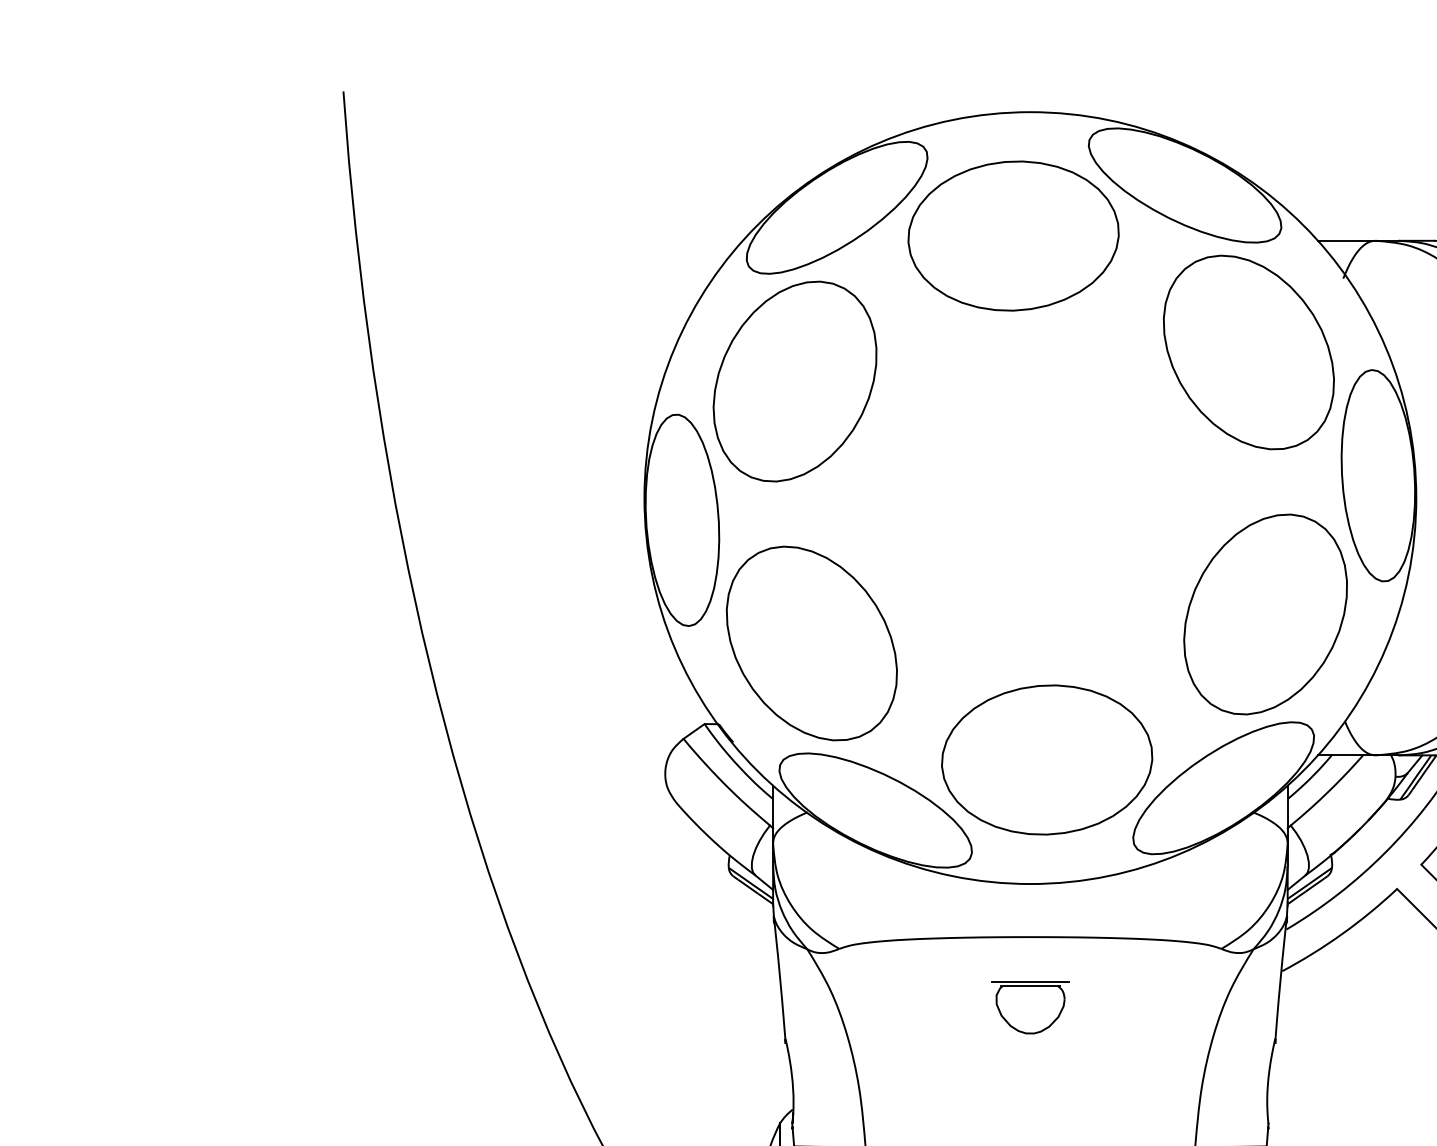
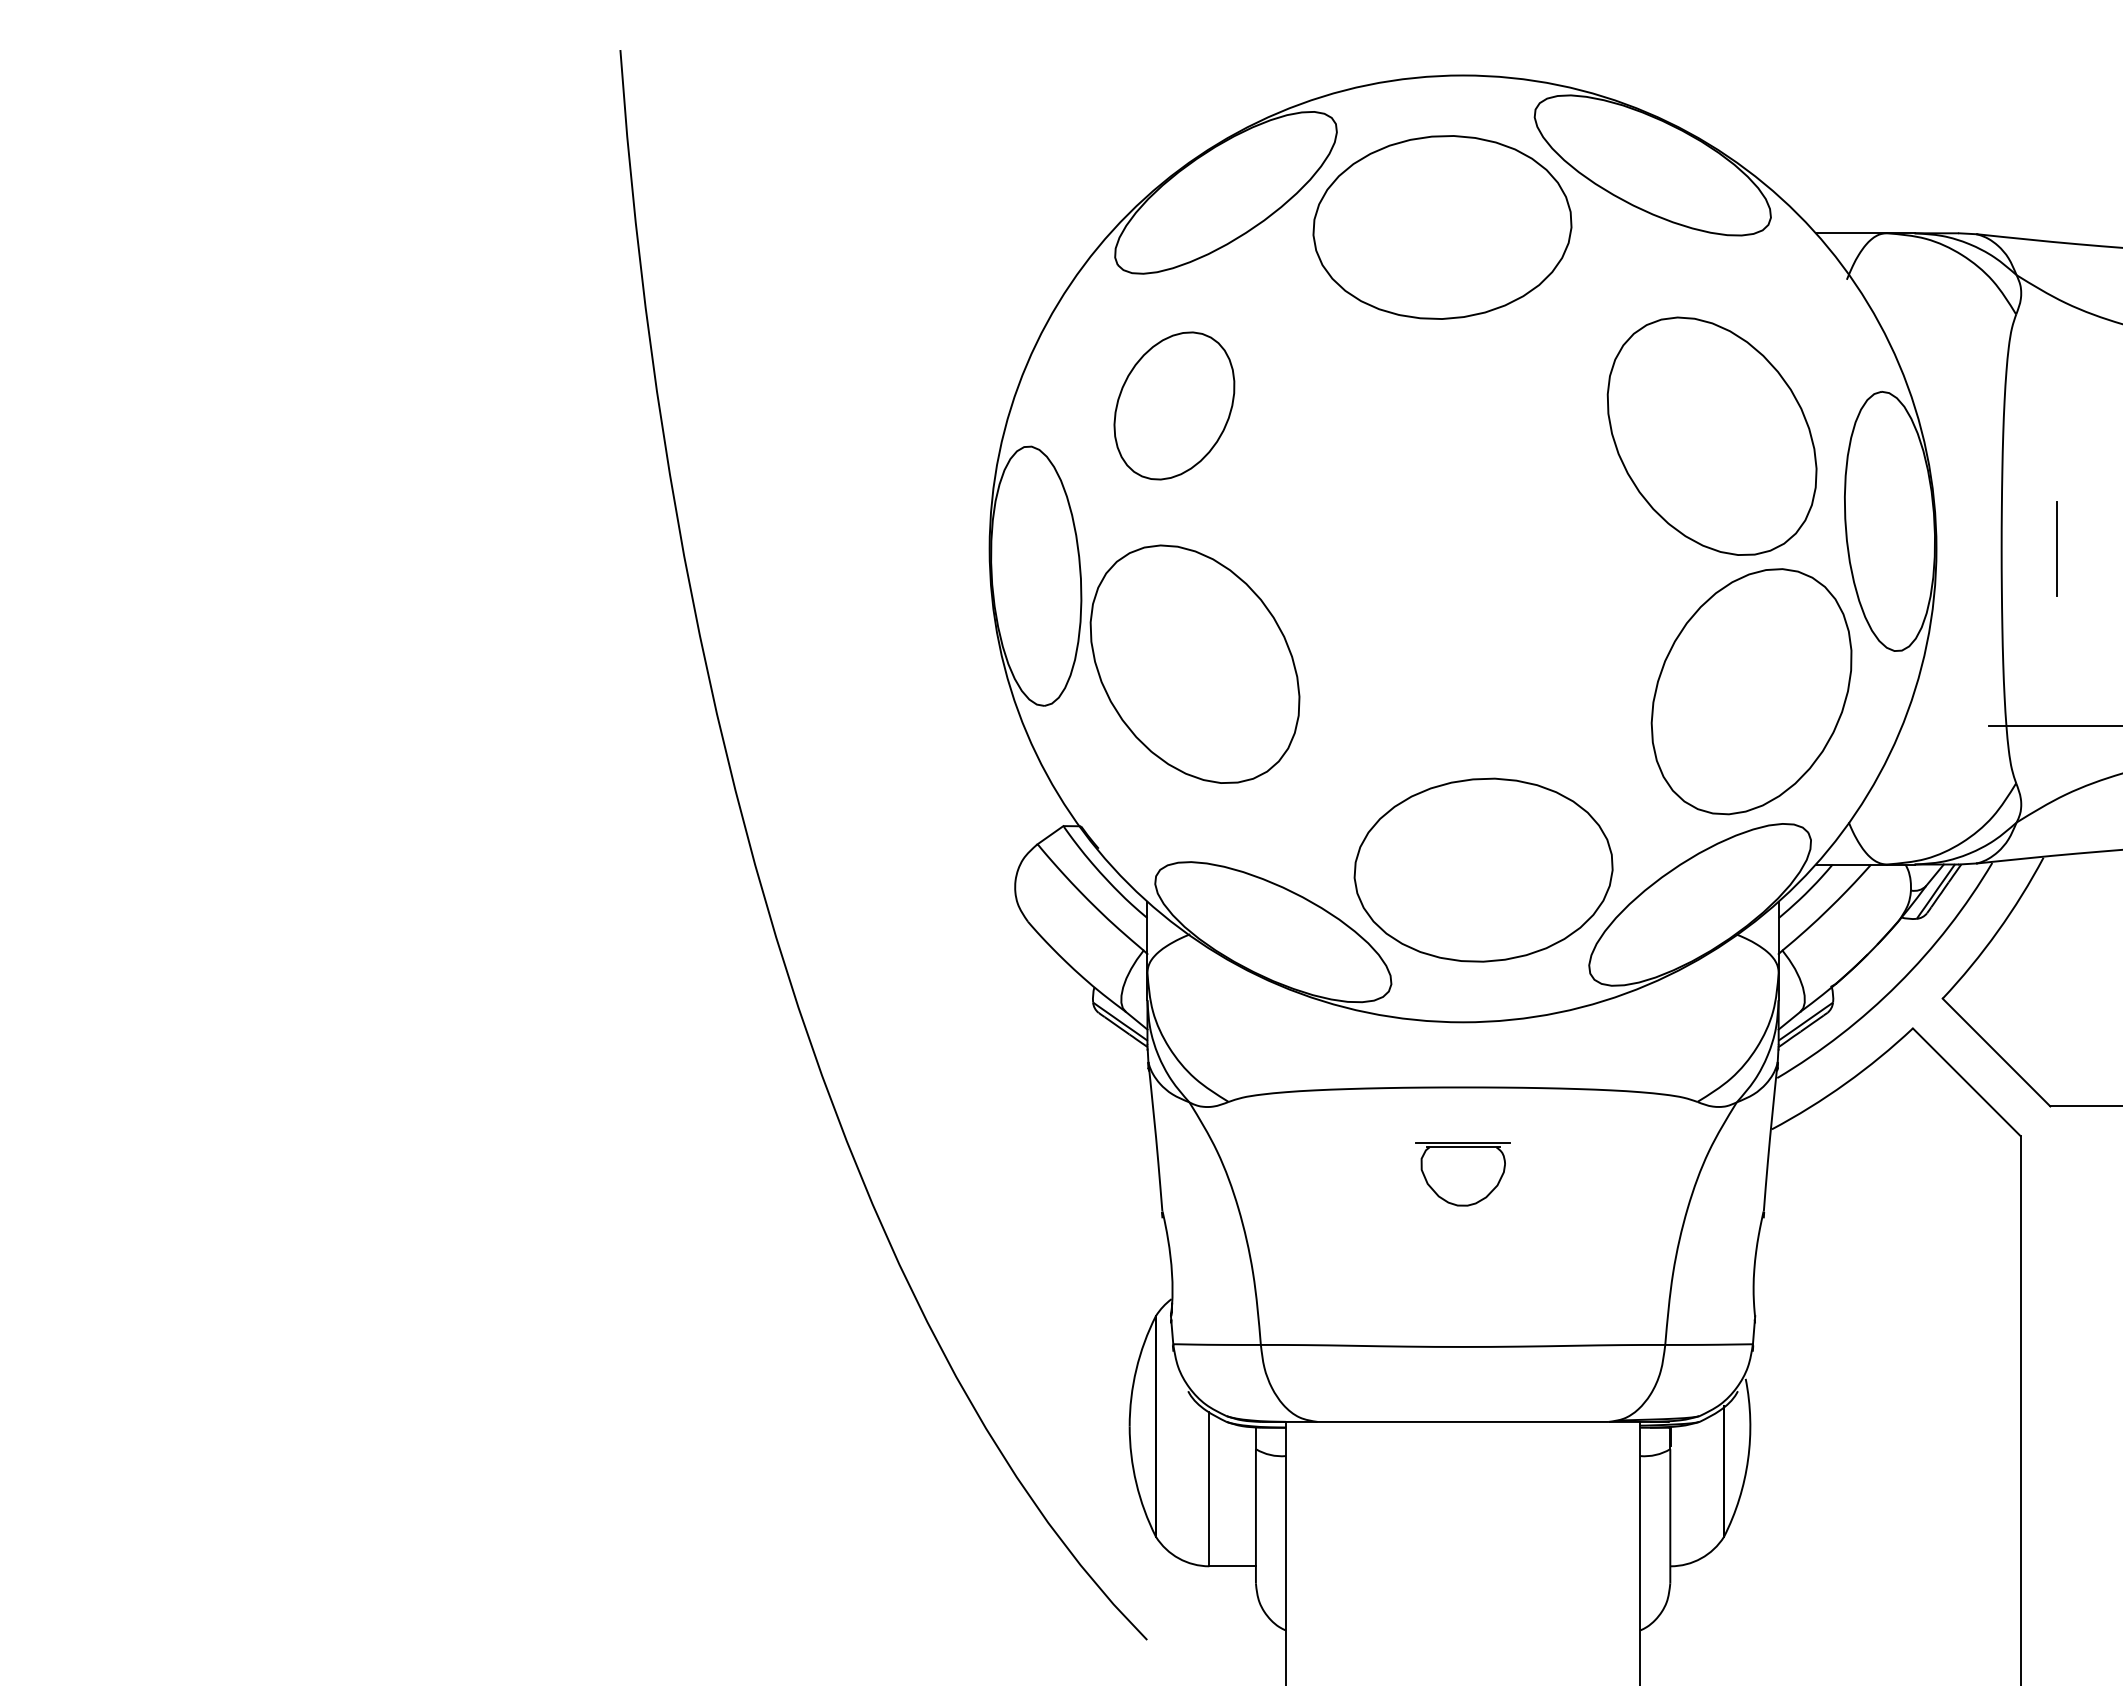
part: (1248, 351) -> (1711, 435), moved
part: (795, 381) -> (1174, 405), size x0.6
part: (811, 642) -> (1194, 663), moved

